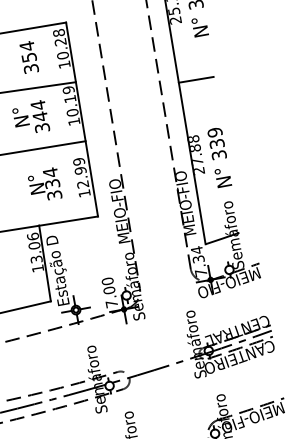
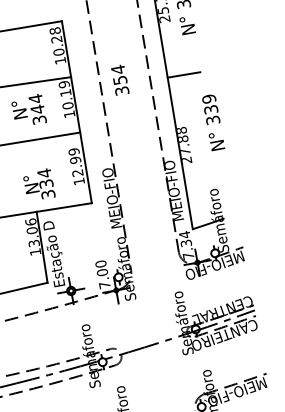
text: (28, 57) -> (119, 80), moved
text: (219, 158) -> (213, 123), moved
text: (45, 183) -> (39, 183), moved

